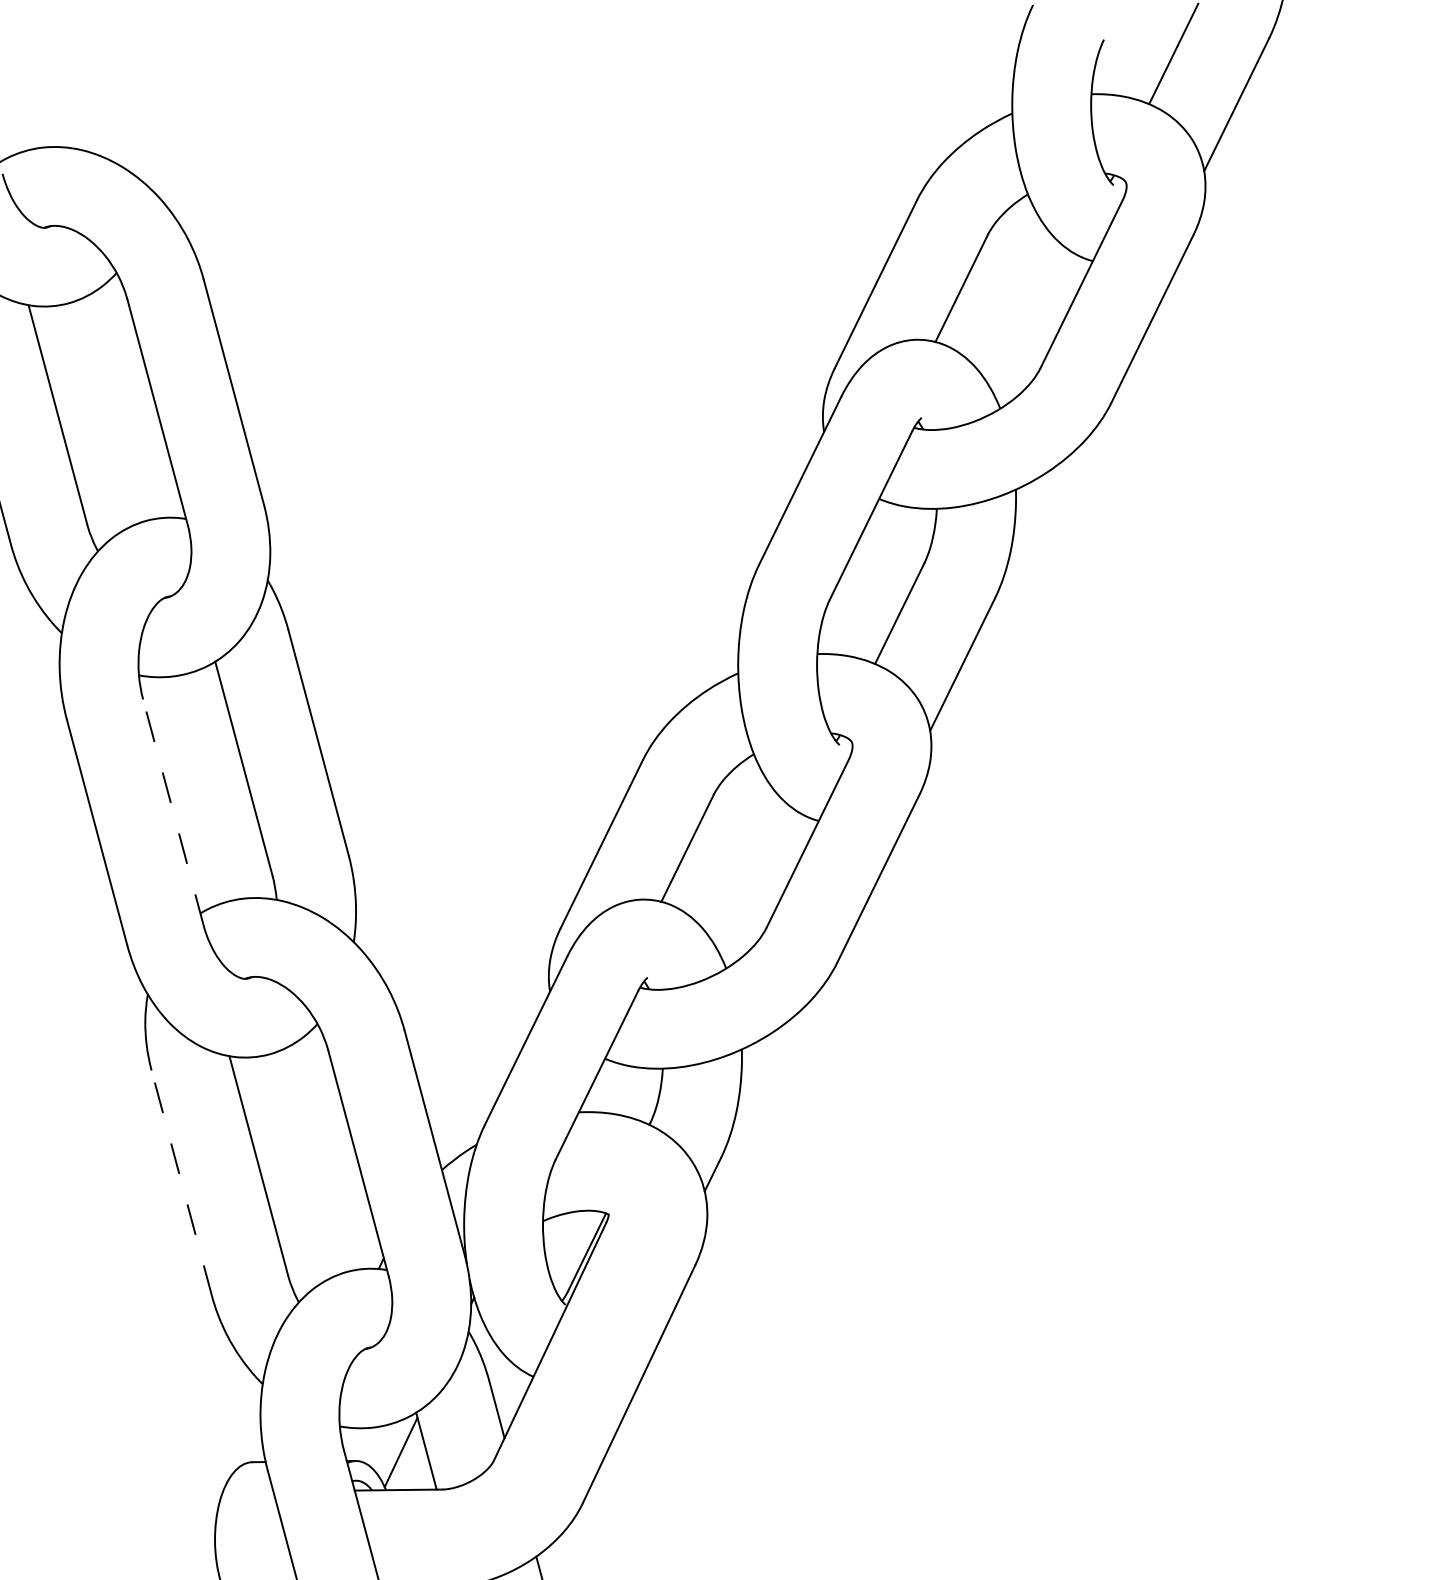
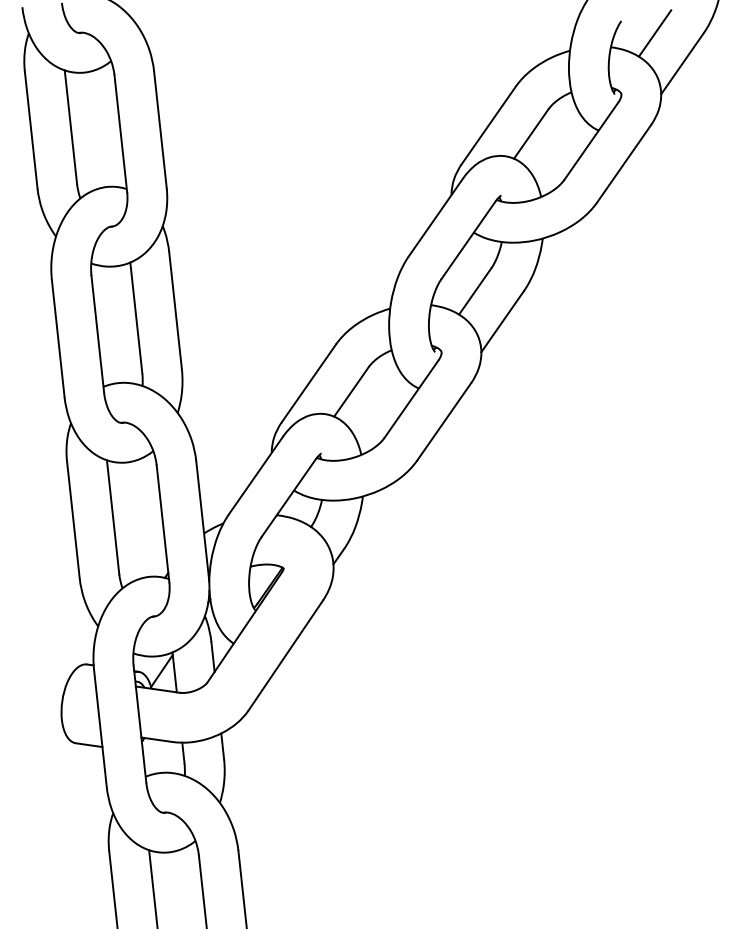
line: (172, 812) -> (97, 334), dashed -> solid
line: (181, 1182) -> (73, 519), dashed -> solid

